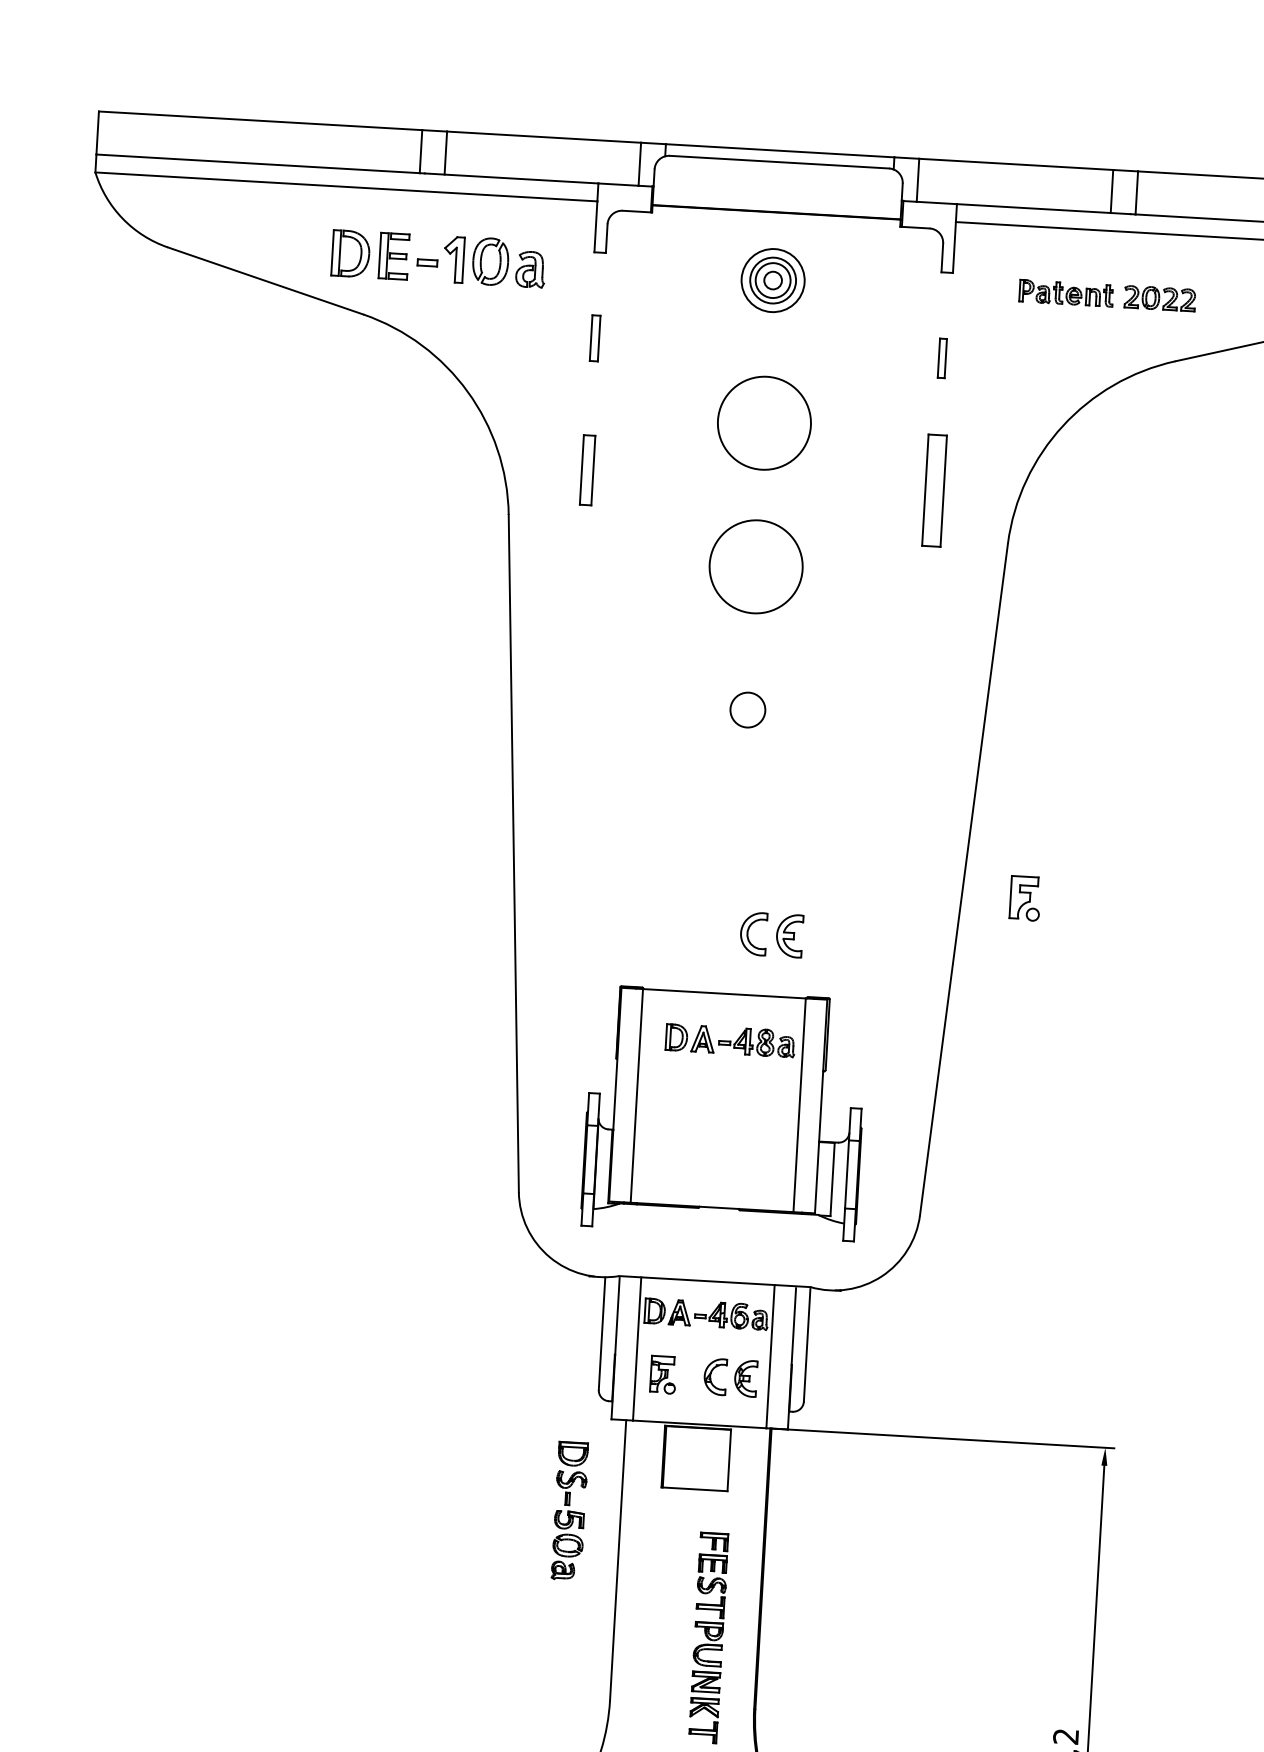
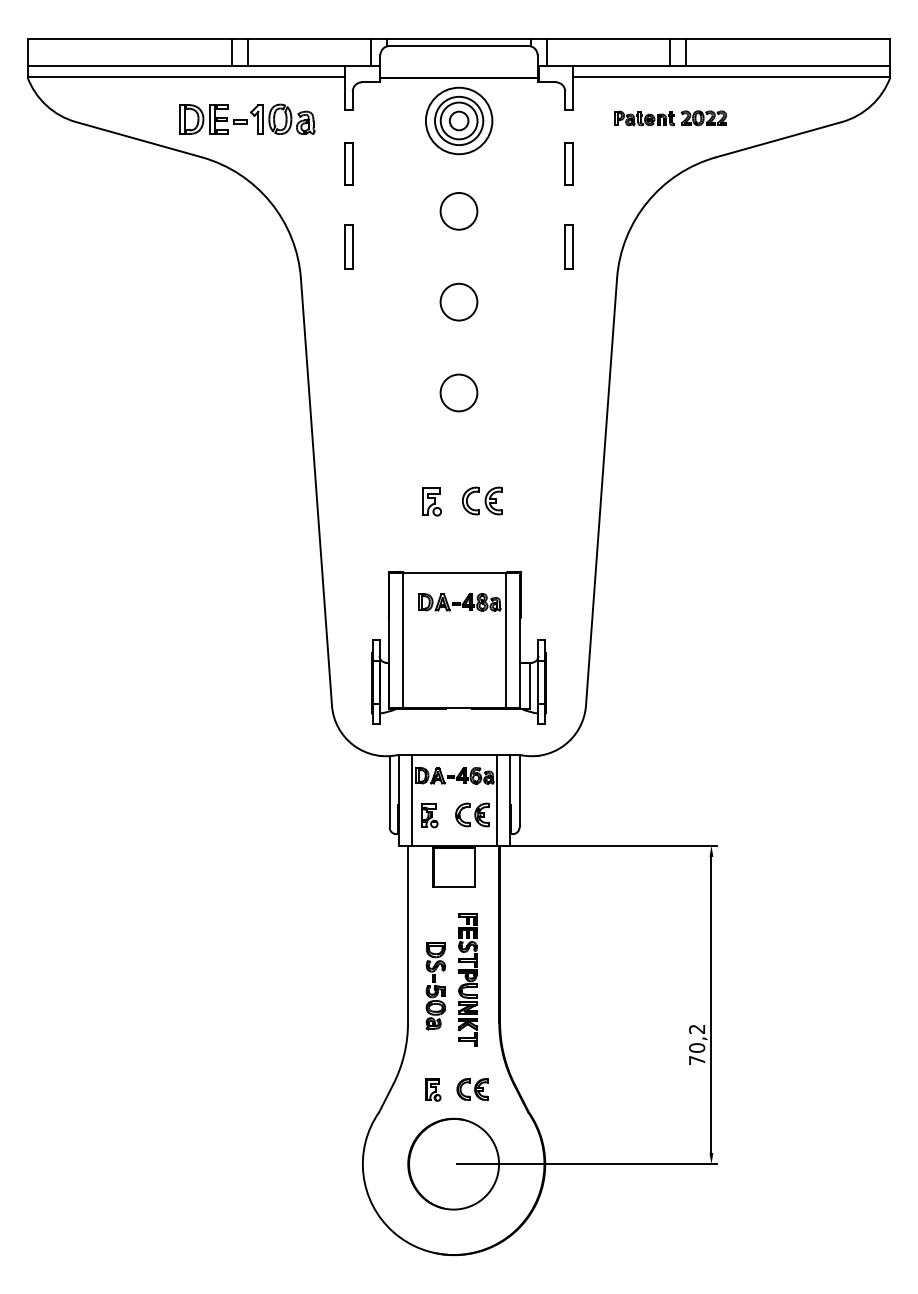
part: (773, 279) -> (459, 120), size x1.67
part: (594, 337) -> (348, 163), size x1.43
part: (941, 357) -> (568, 163), size x1.67
circle: (763, 421) -> (458, 210), size x0.62
part: (934, 488) -> (568, 246), size x0.62
circle: (755, 565) -> (458, 301), size x0.62
circle: (747, 709) -> (458, 392), size x1.67
part: (1024, 897) -> (431, 501), moved
part: (772, 934) -> (482, 500), moved
part: (569, 1511) -> (435, 986), moved

